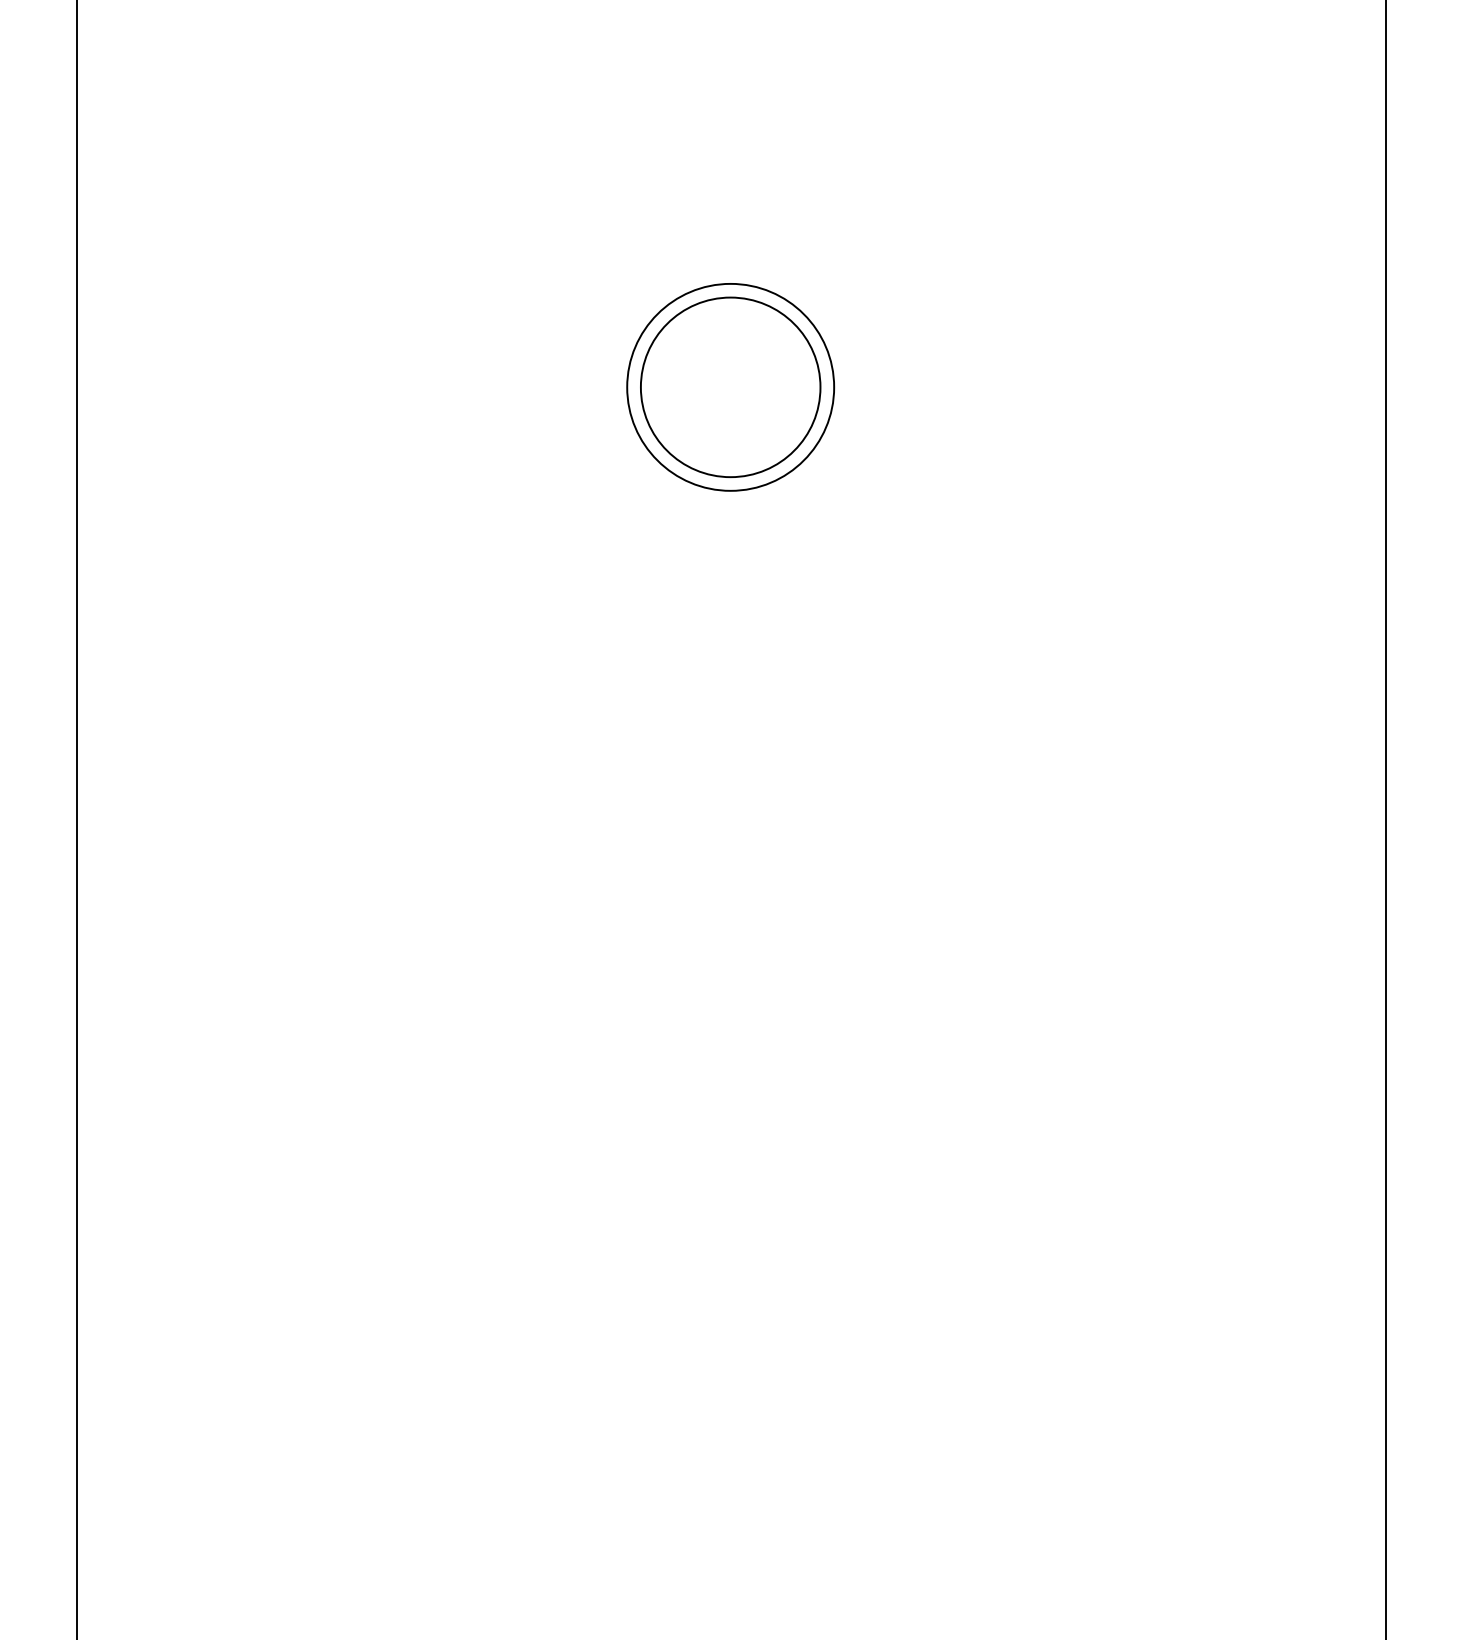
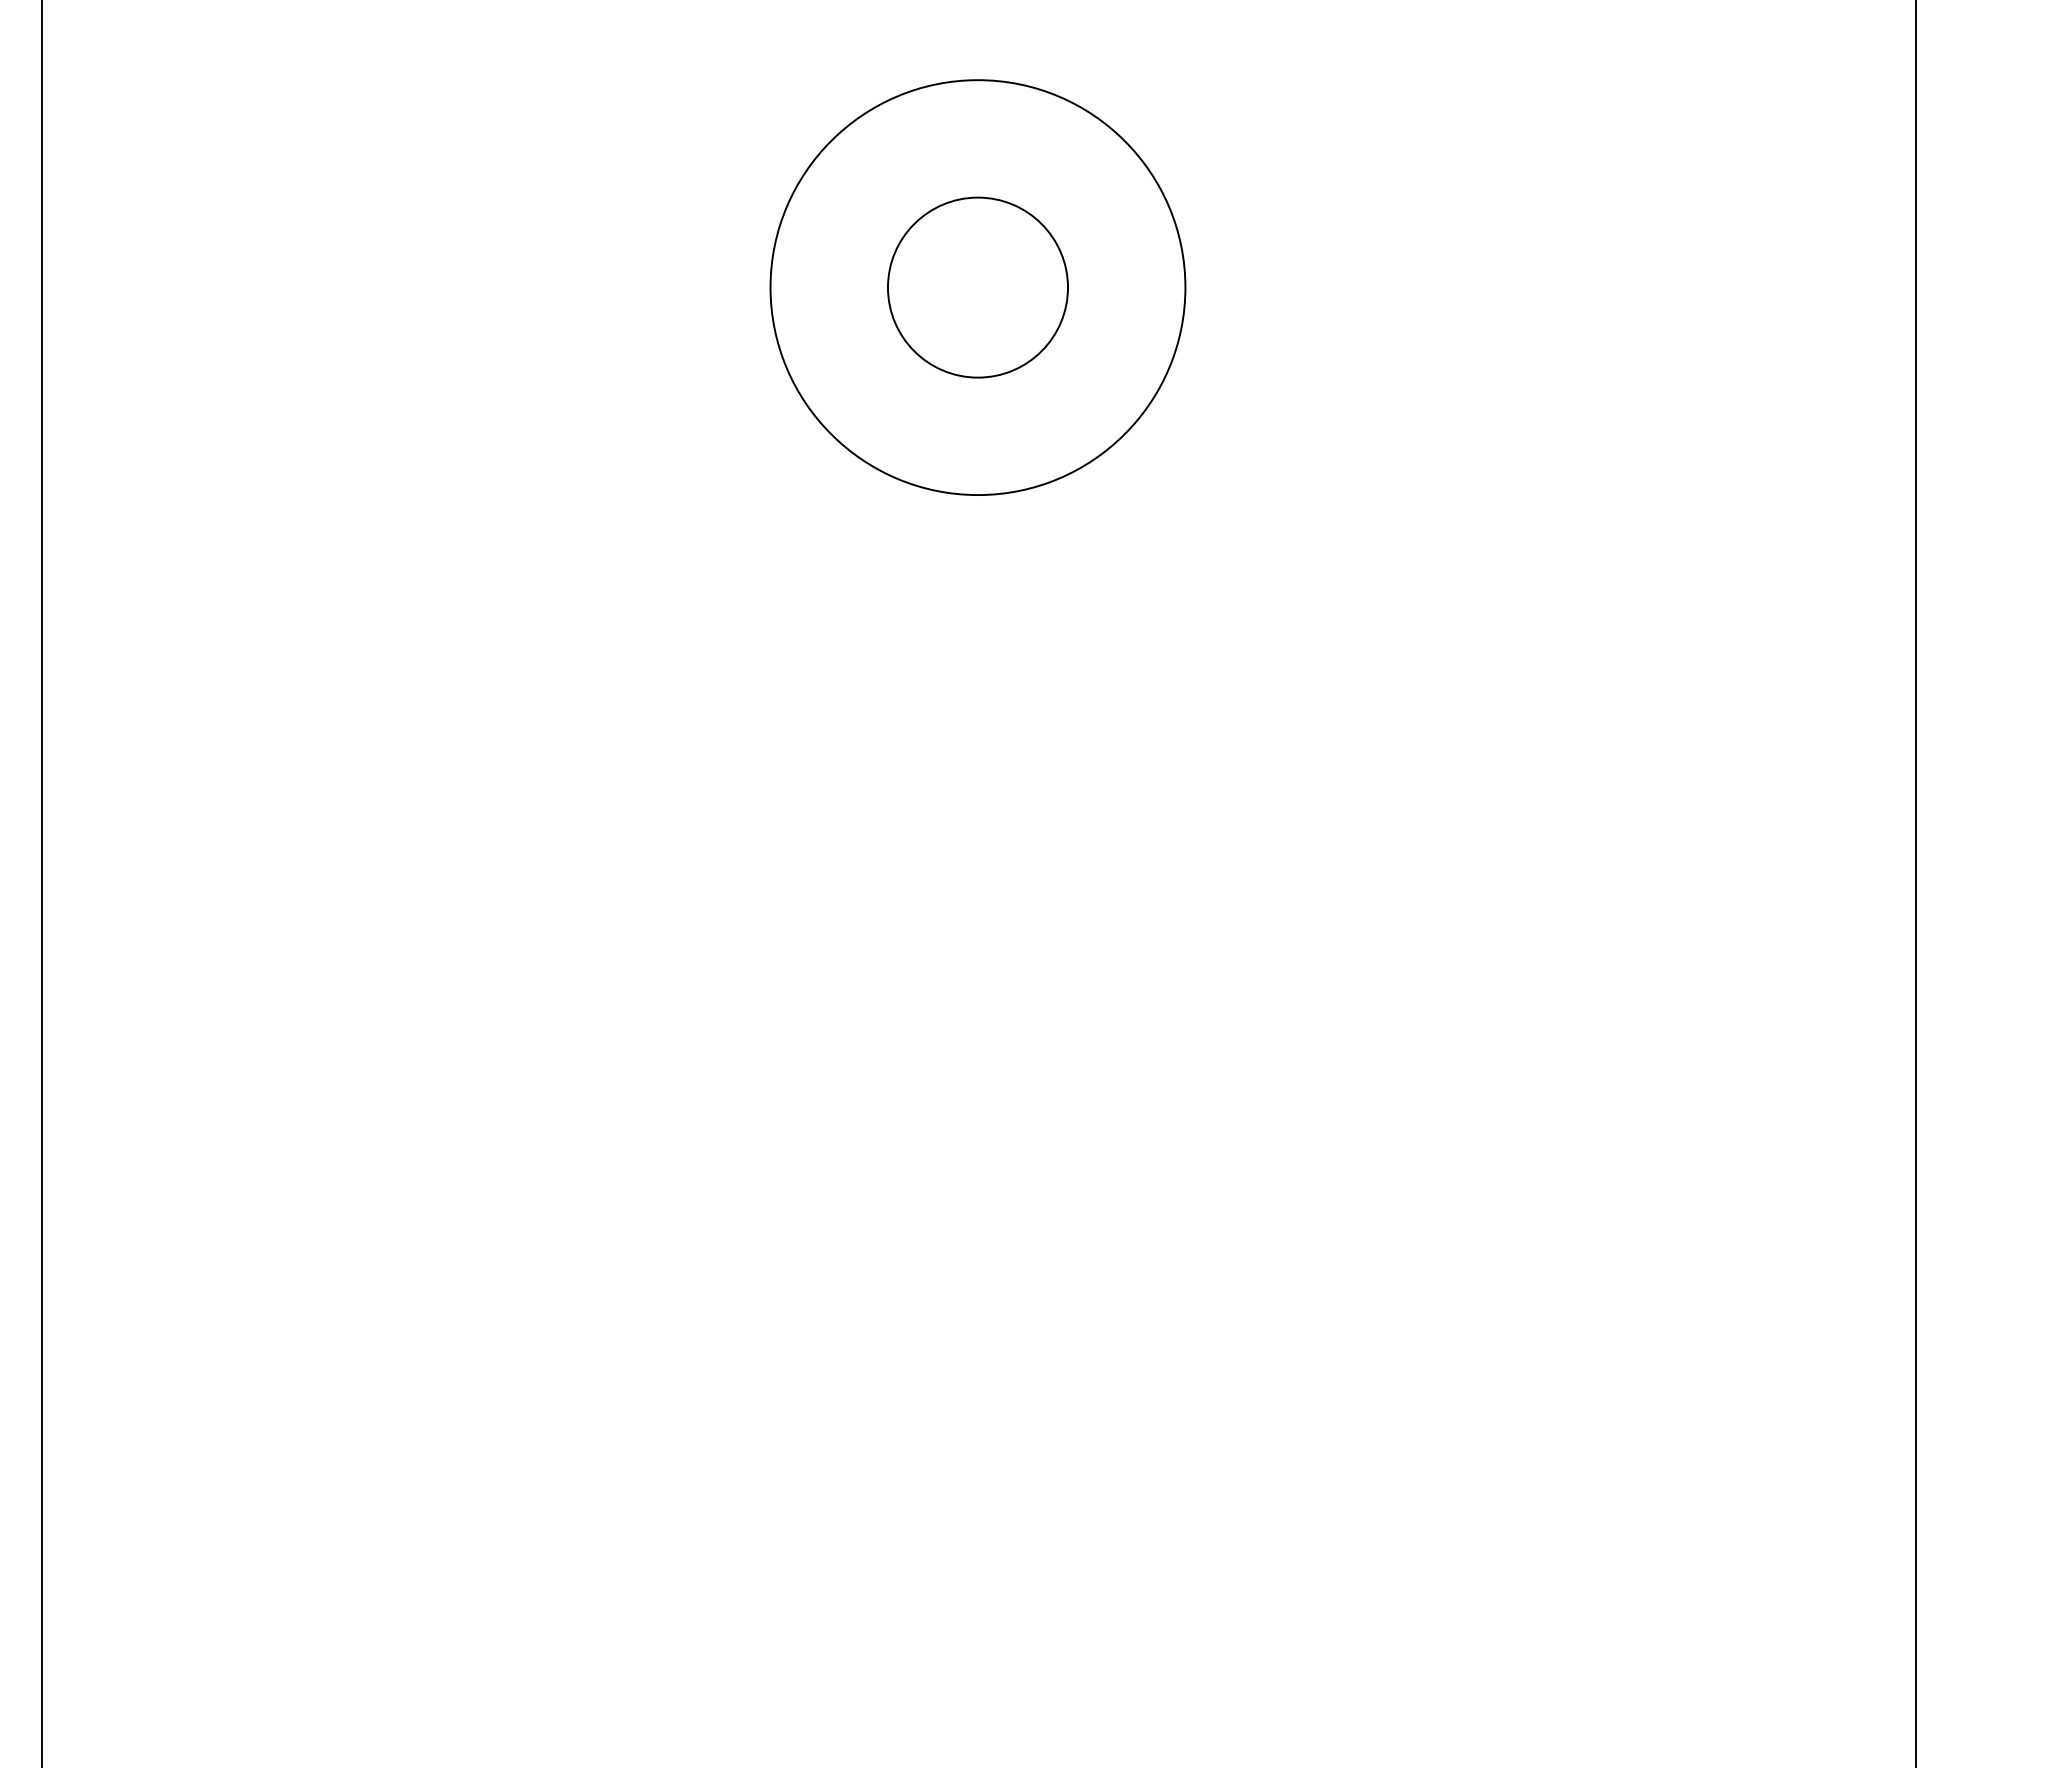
circle: (730, 386) -> (977, 286), size x1.4
circle: (730, 387) -> (977, 287), size x0.7

